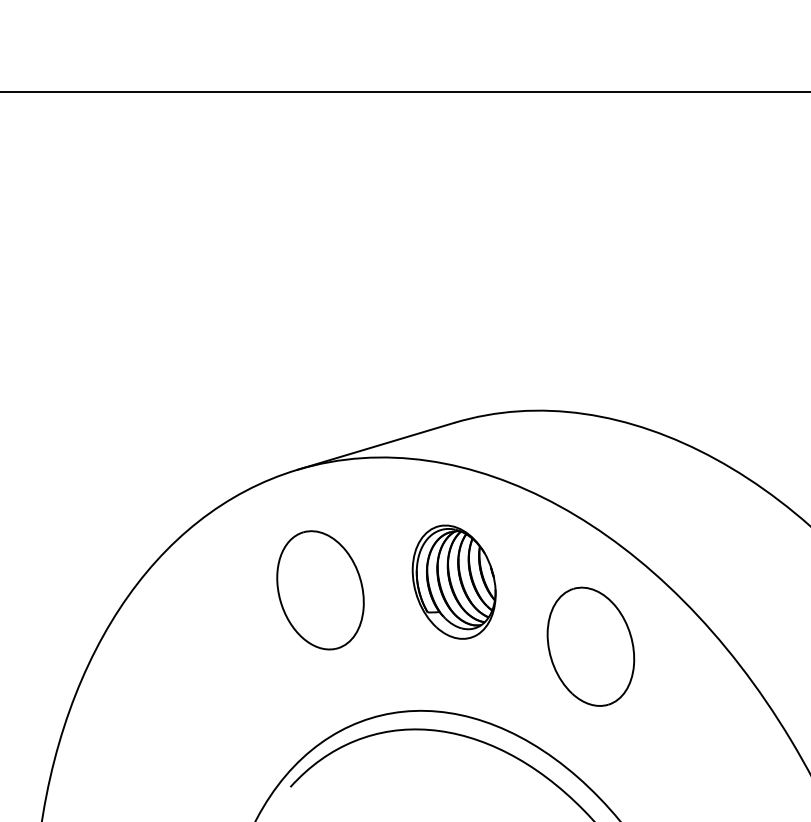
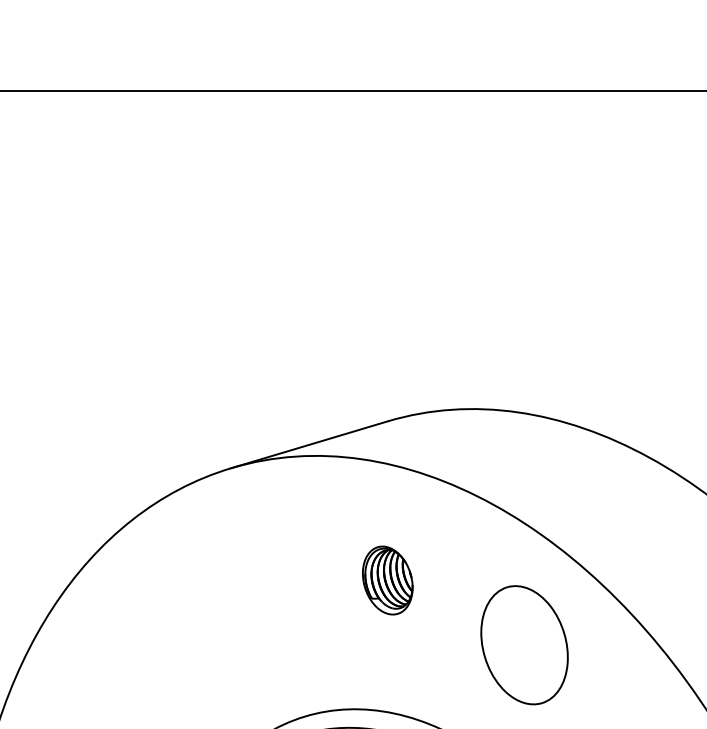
part: (453, 581) -> (387, 579), size x0.6
part: (320, 590) -> (254, 588), removed

